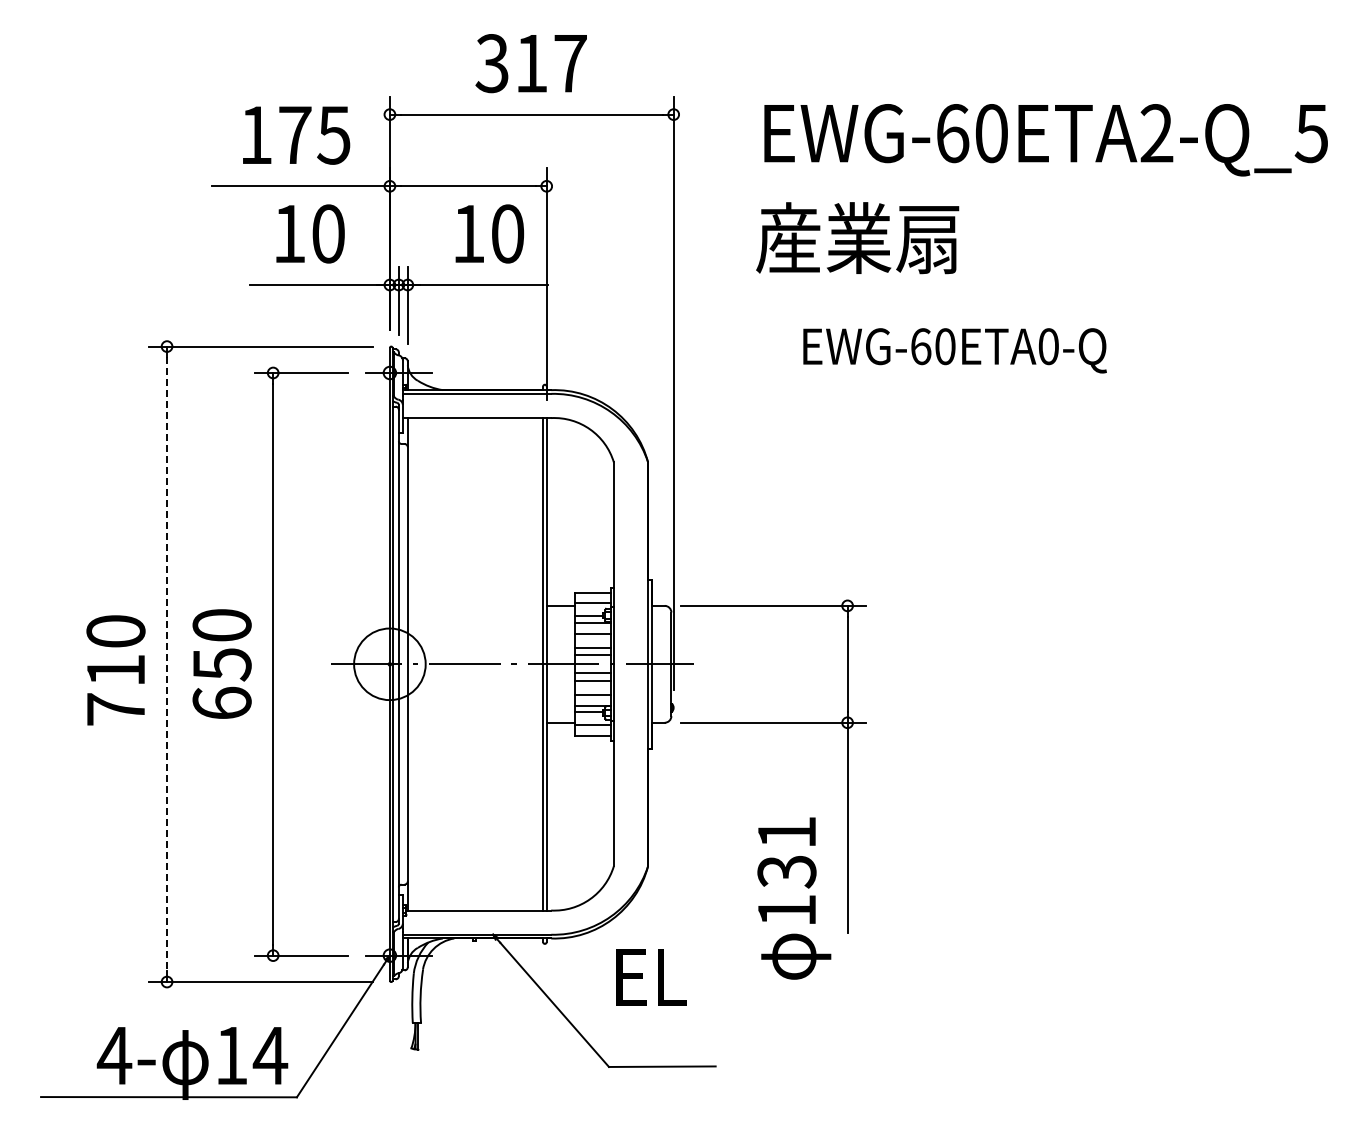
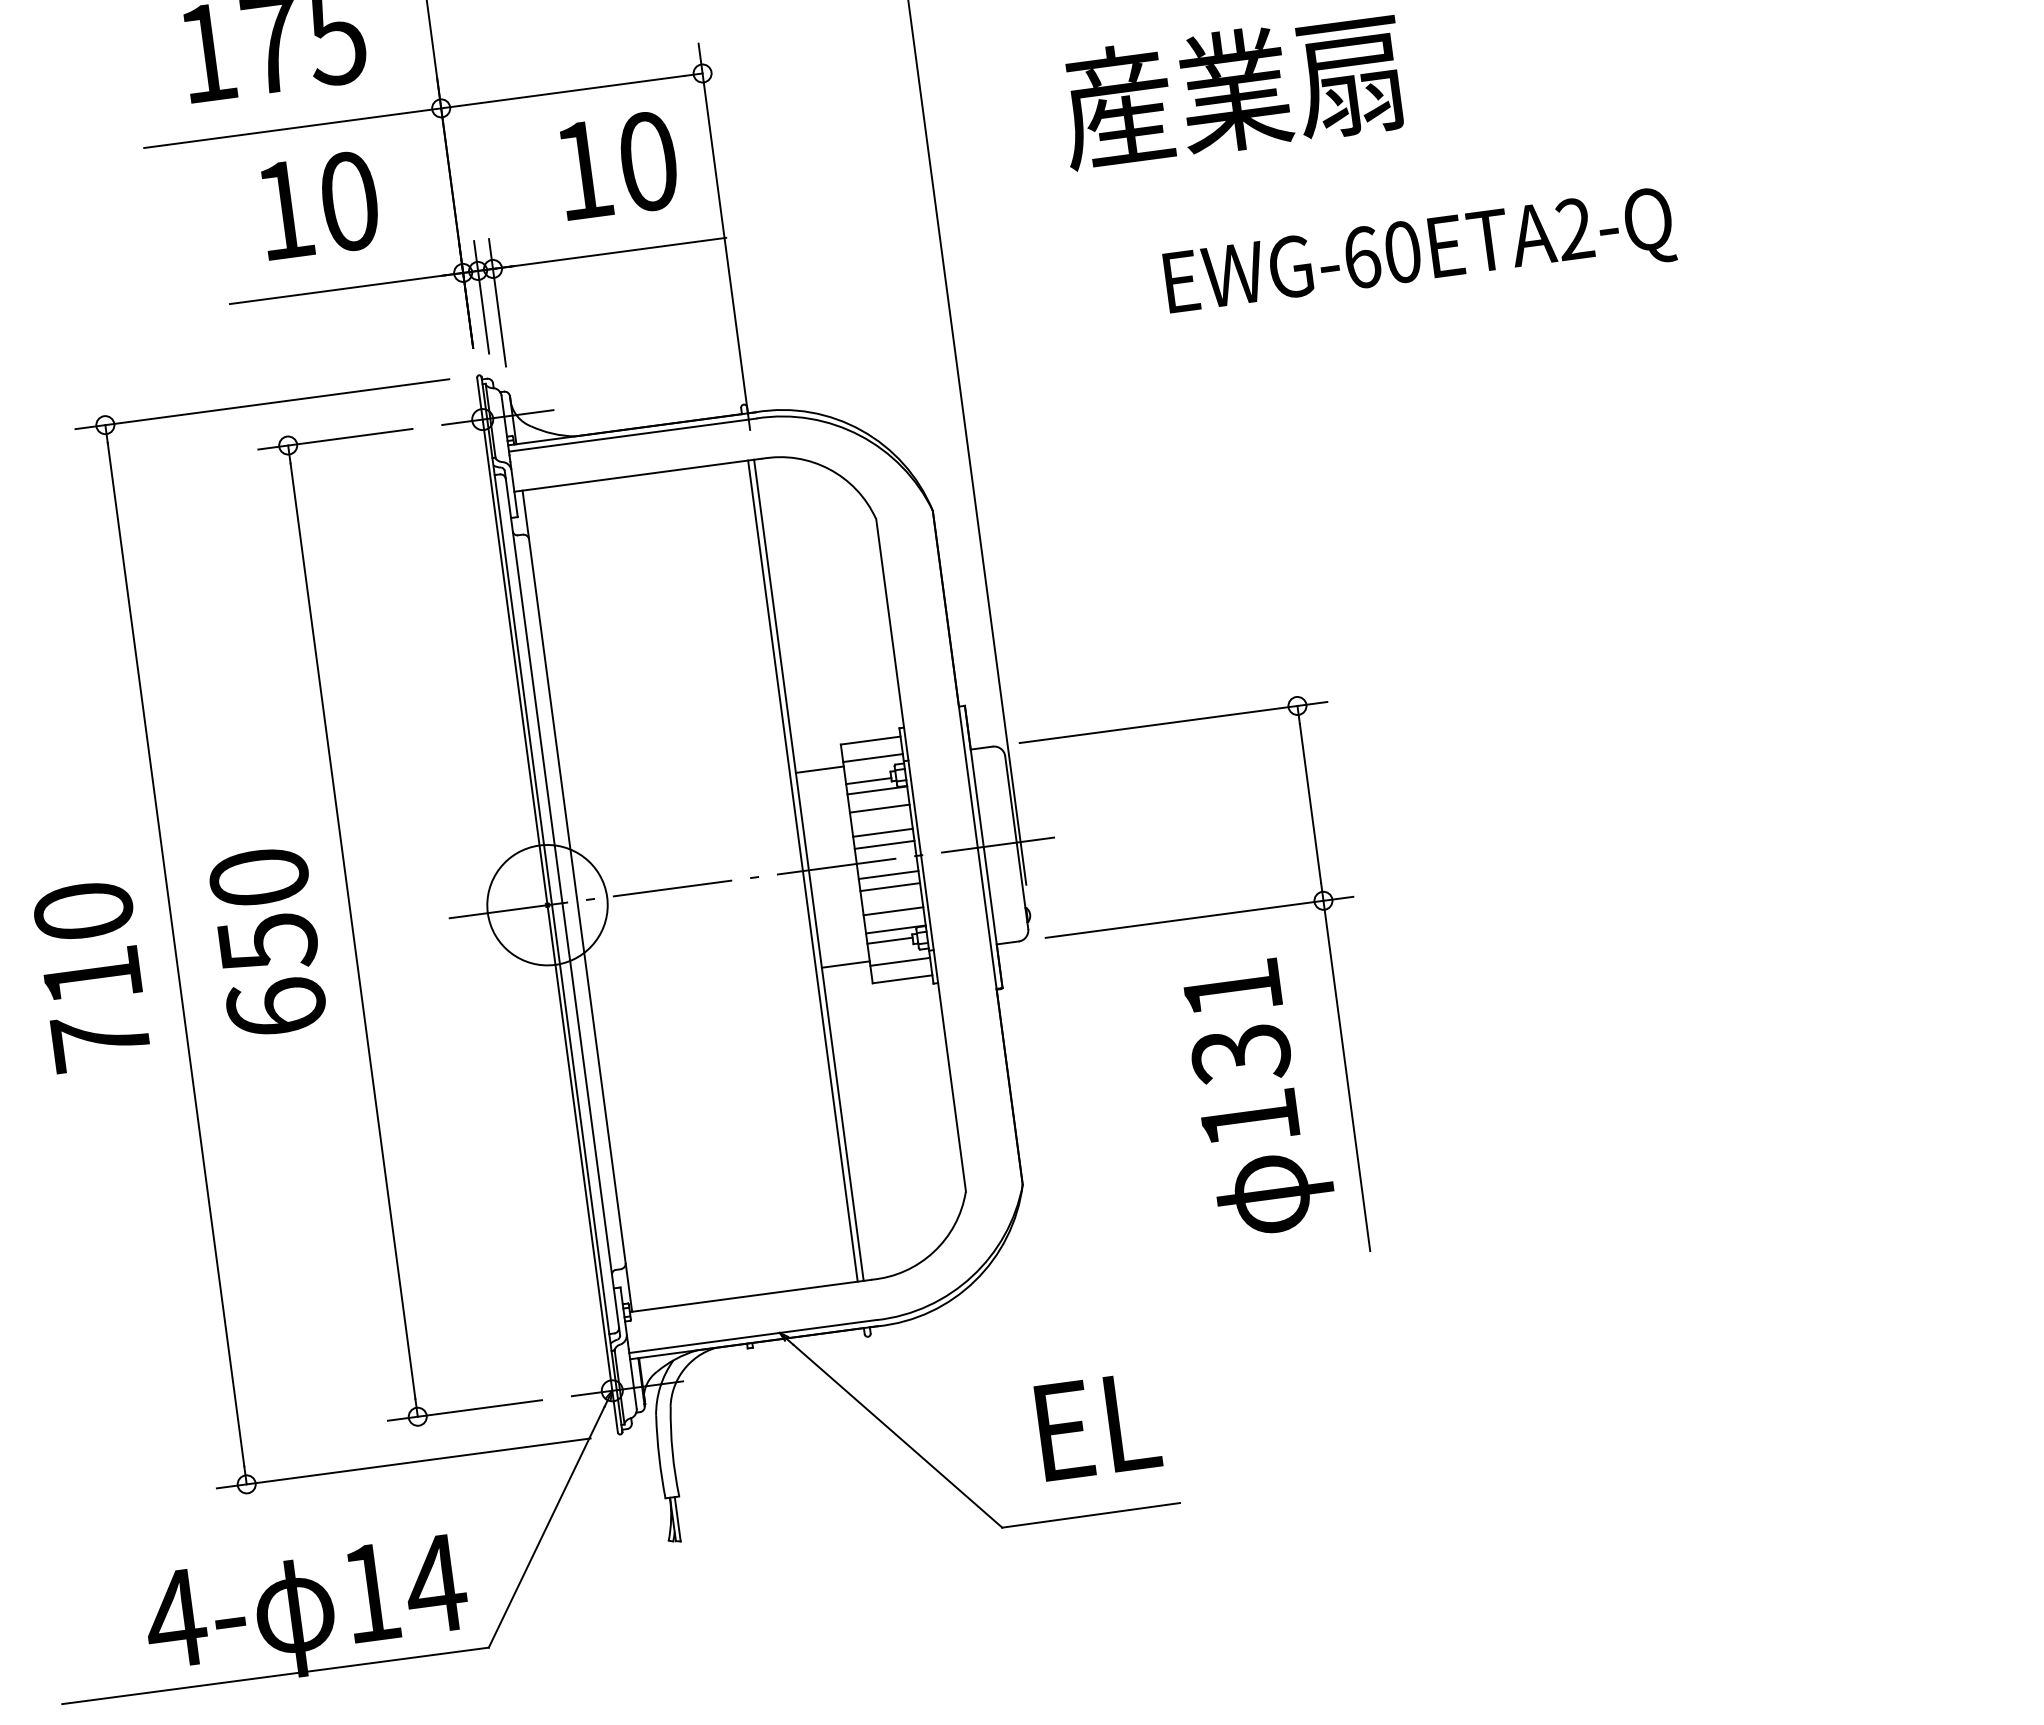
text: (1048, 346) -> (1574, 228), EWG-60ETA0-Q -> EWG-60ETA2-Q
line: (167, 664) -> (176, 954), dashed -> solid
text: (794, 898) -> (1259, 1097), moved
text: (651, 977) -> (1098, 1425), moved

